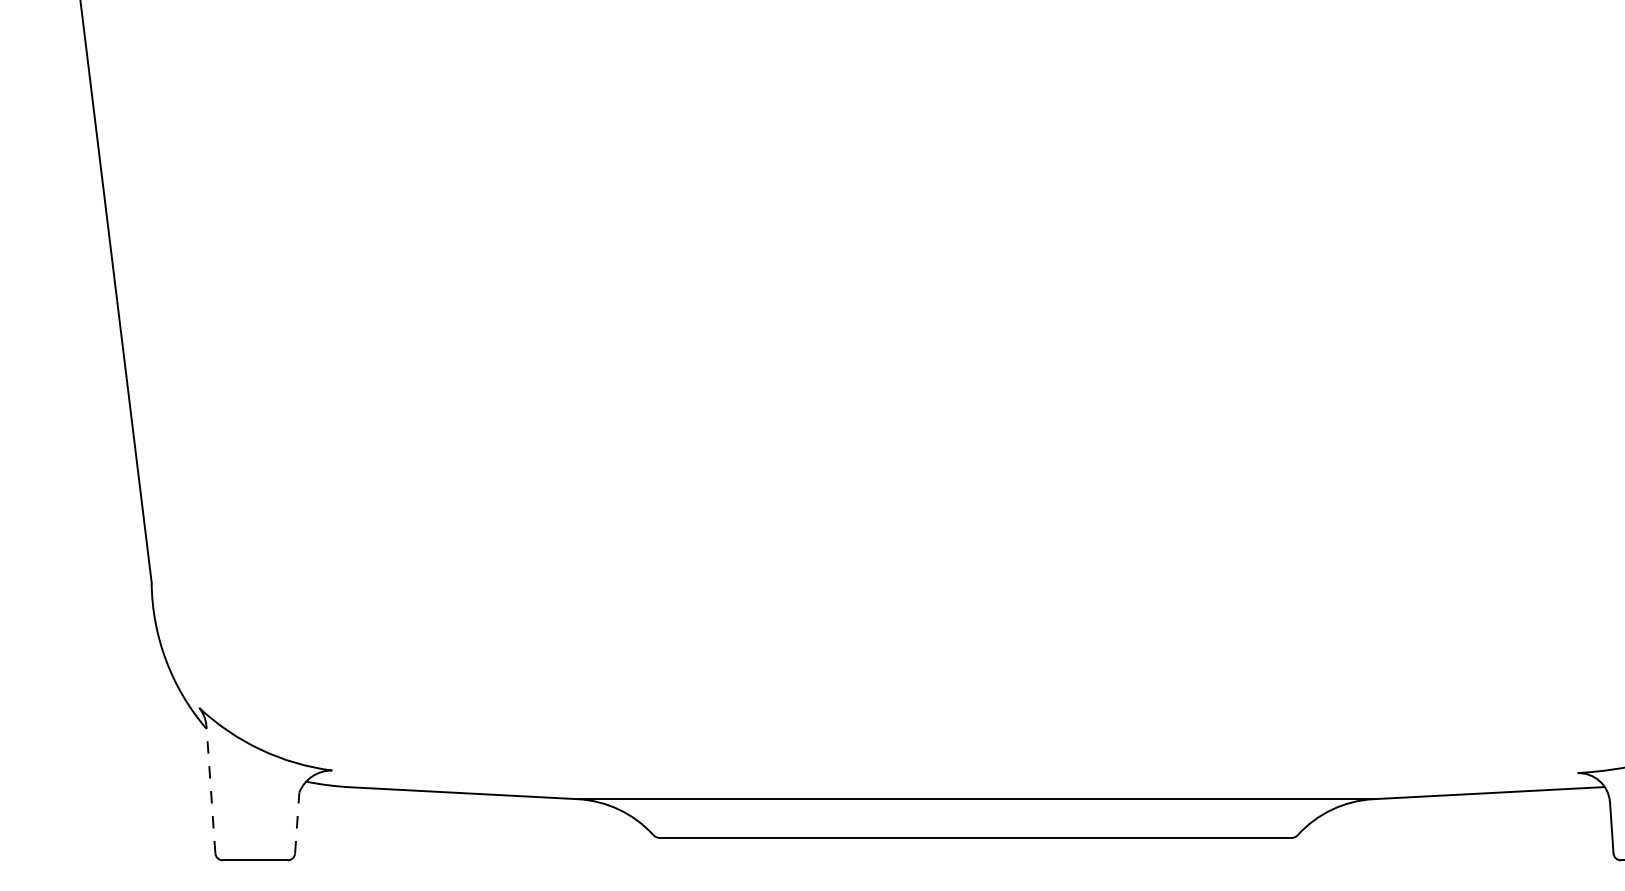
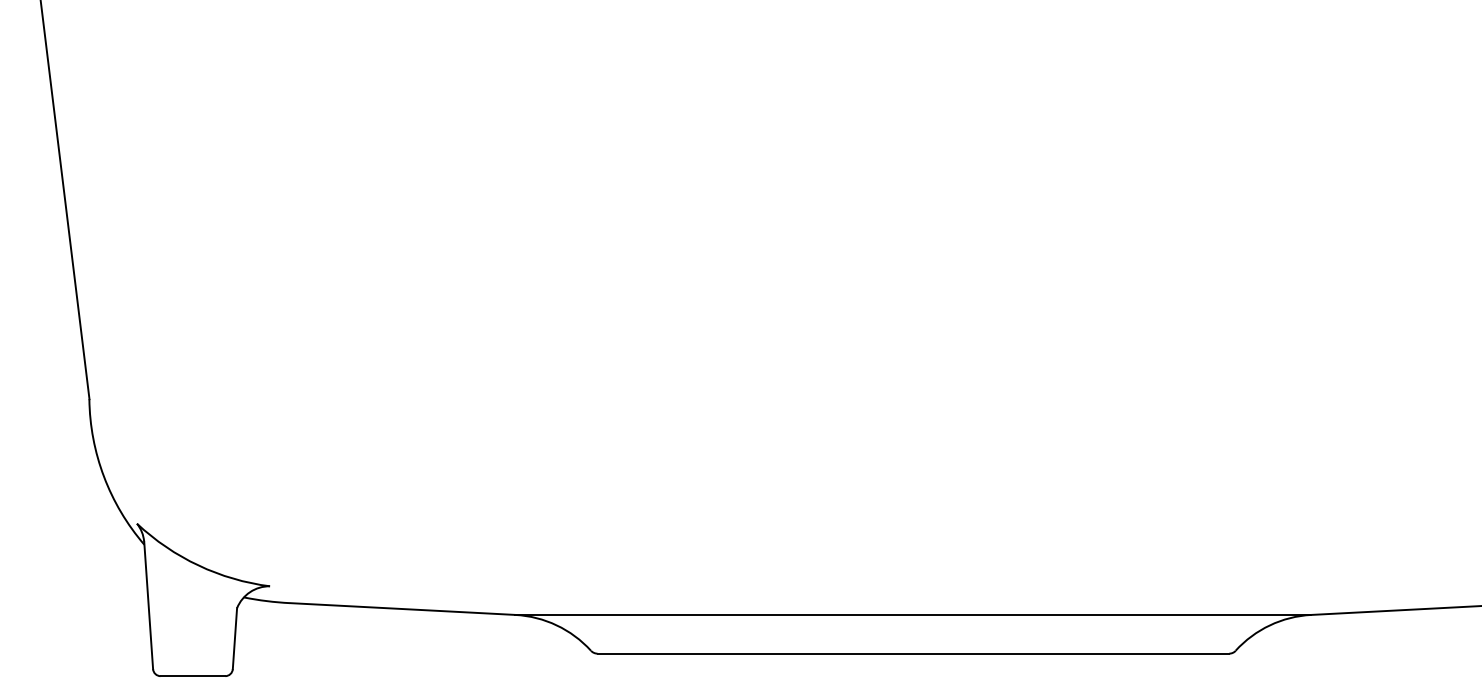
line: (210, 789) -> (148, 605), dashed -> solid
line: (297, 822) -> (235, 638), dashed -> solid

